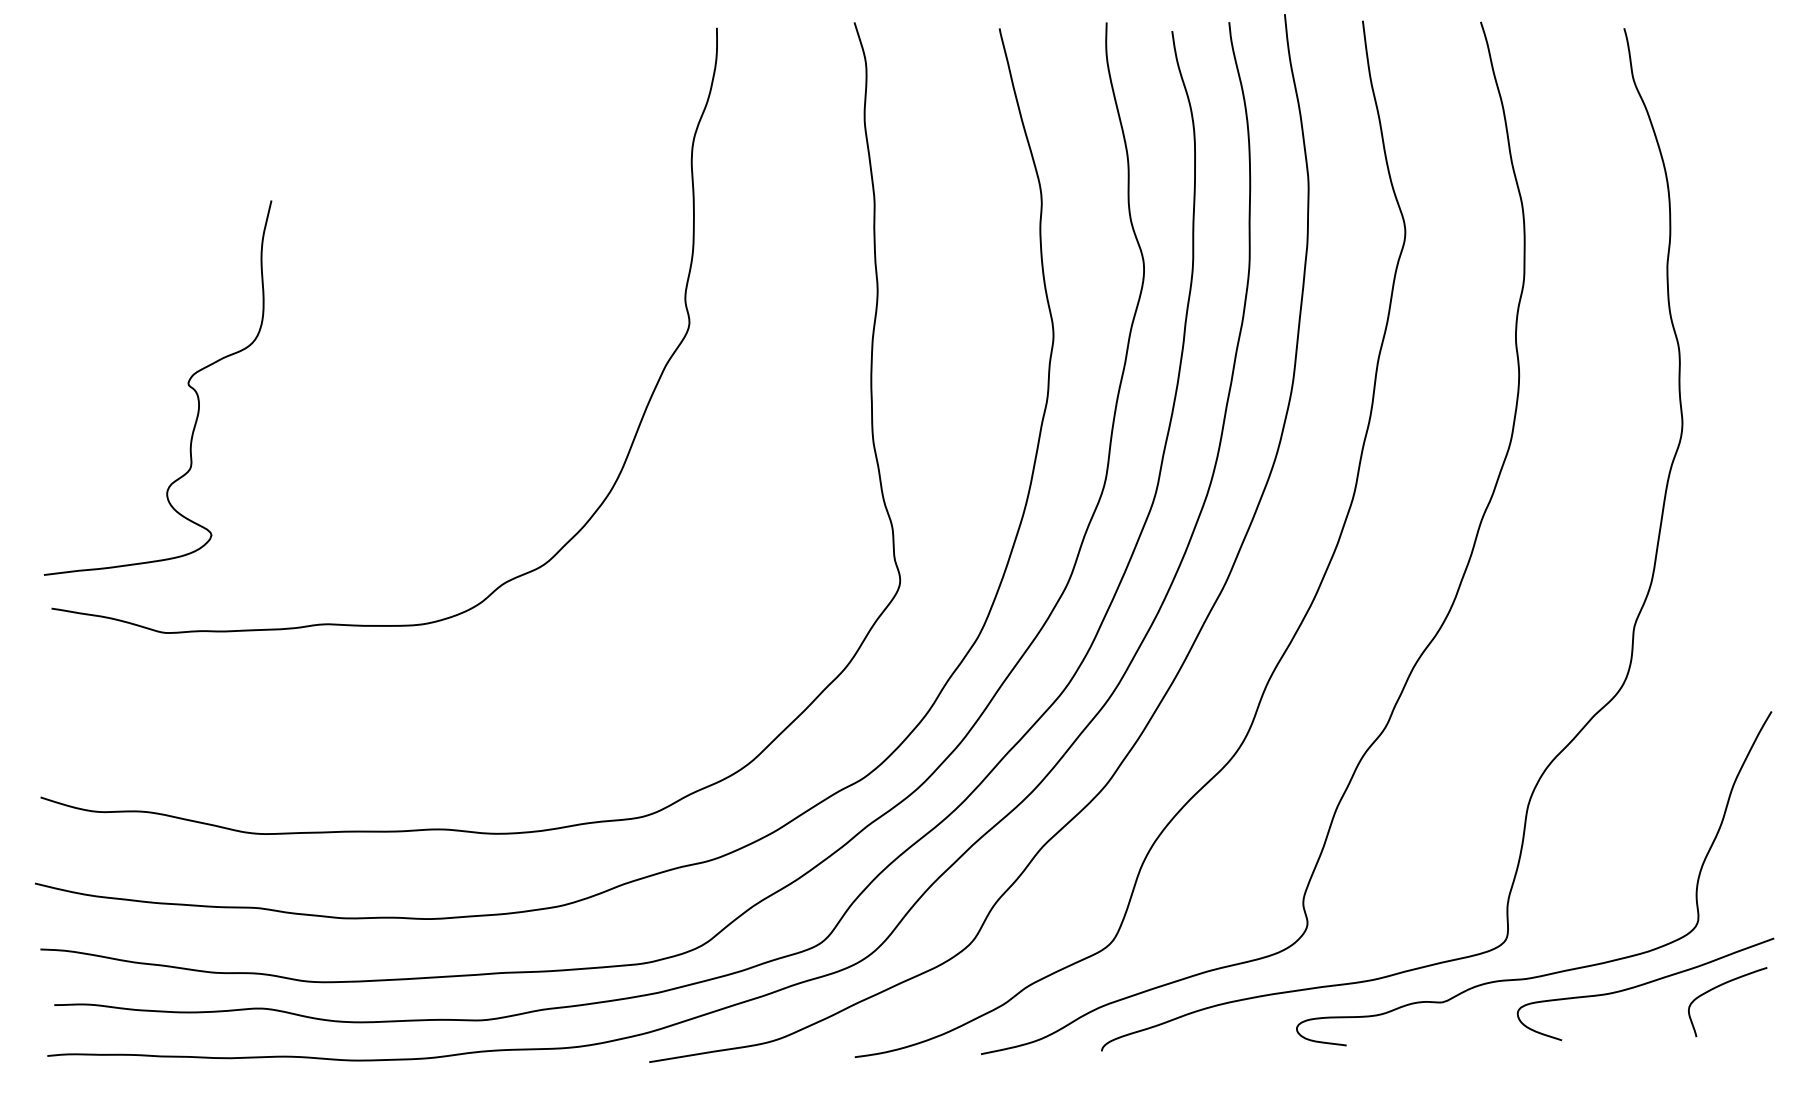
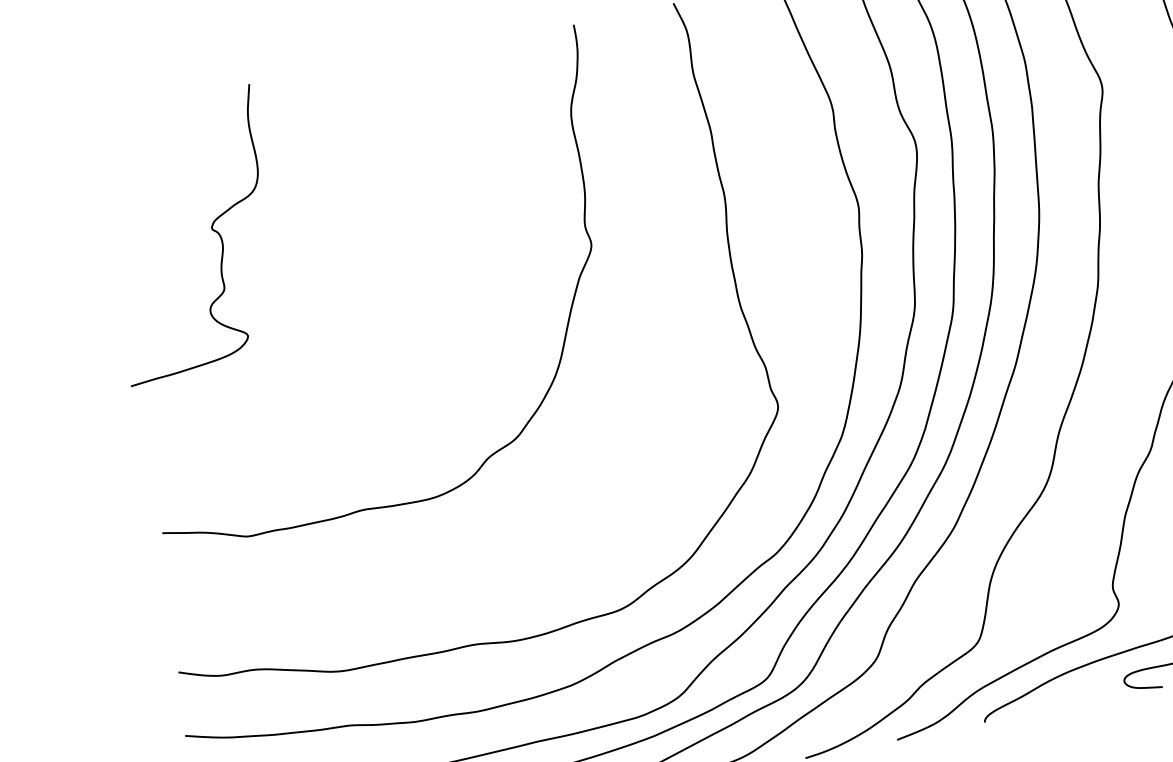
curve: (187, 384) -> (211, 229), moved

